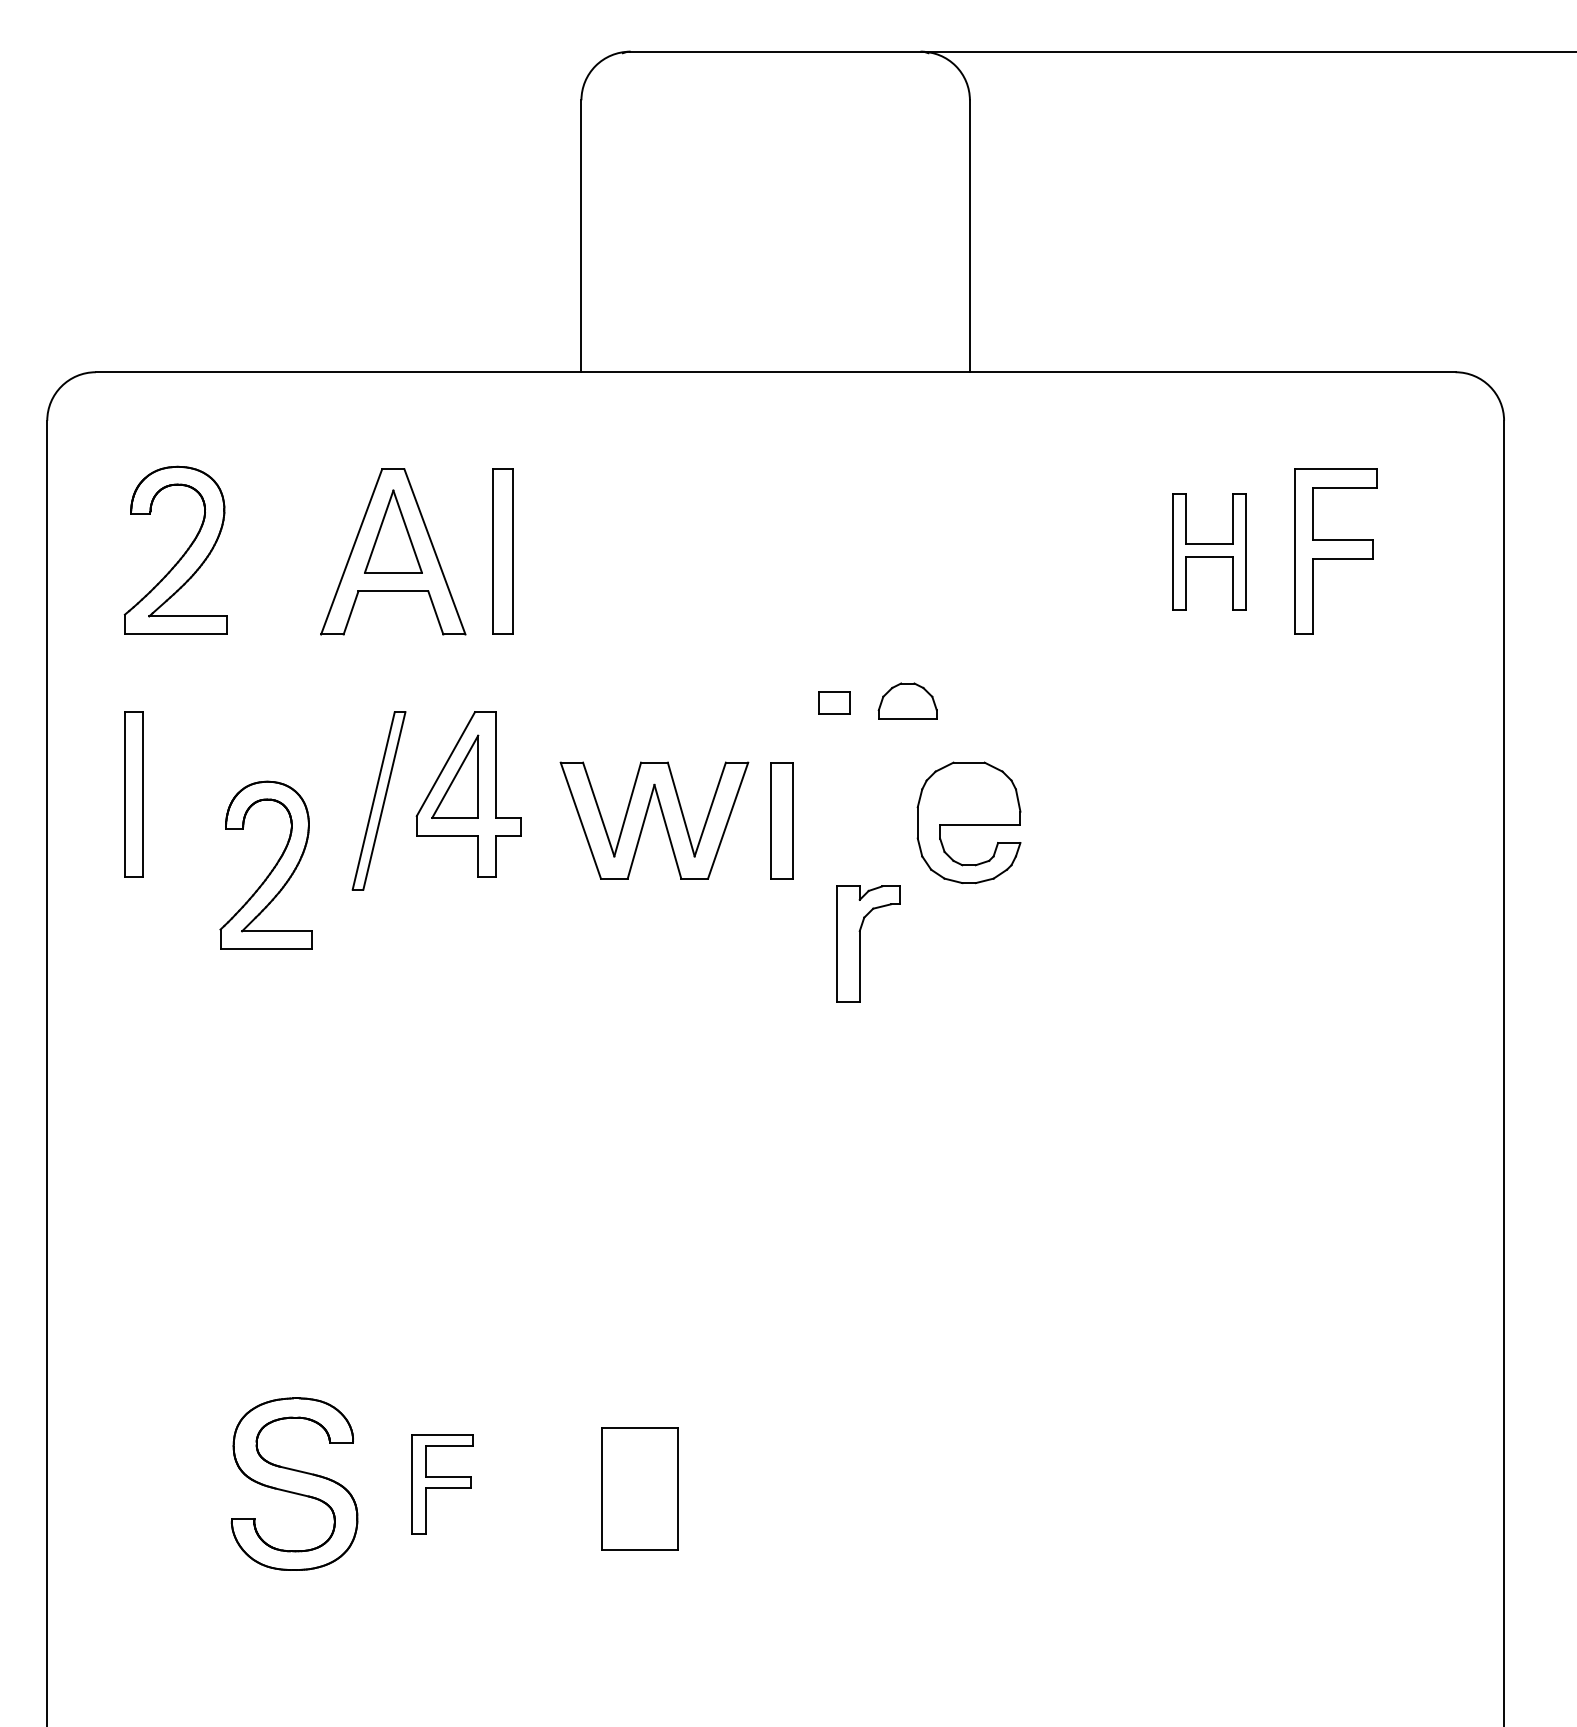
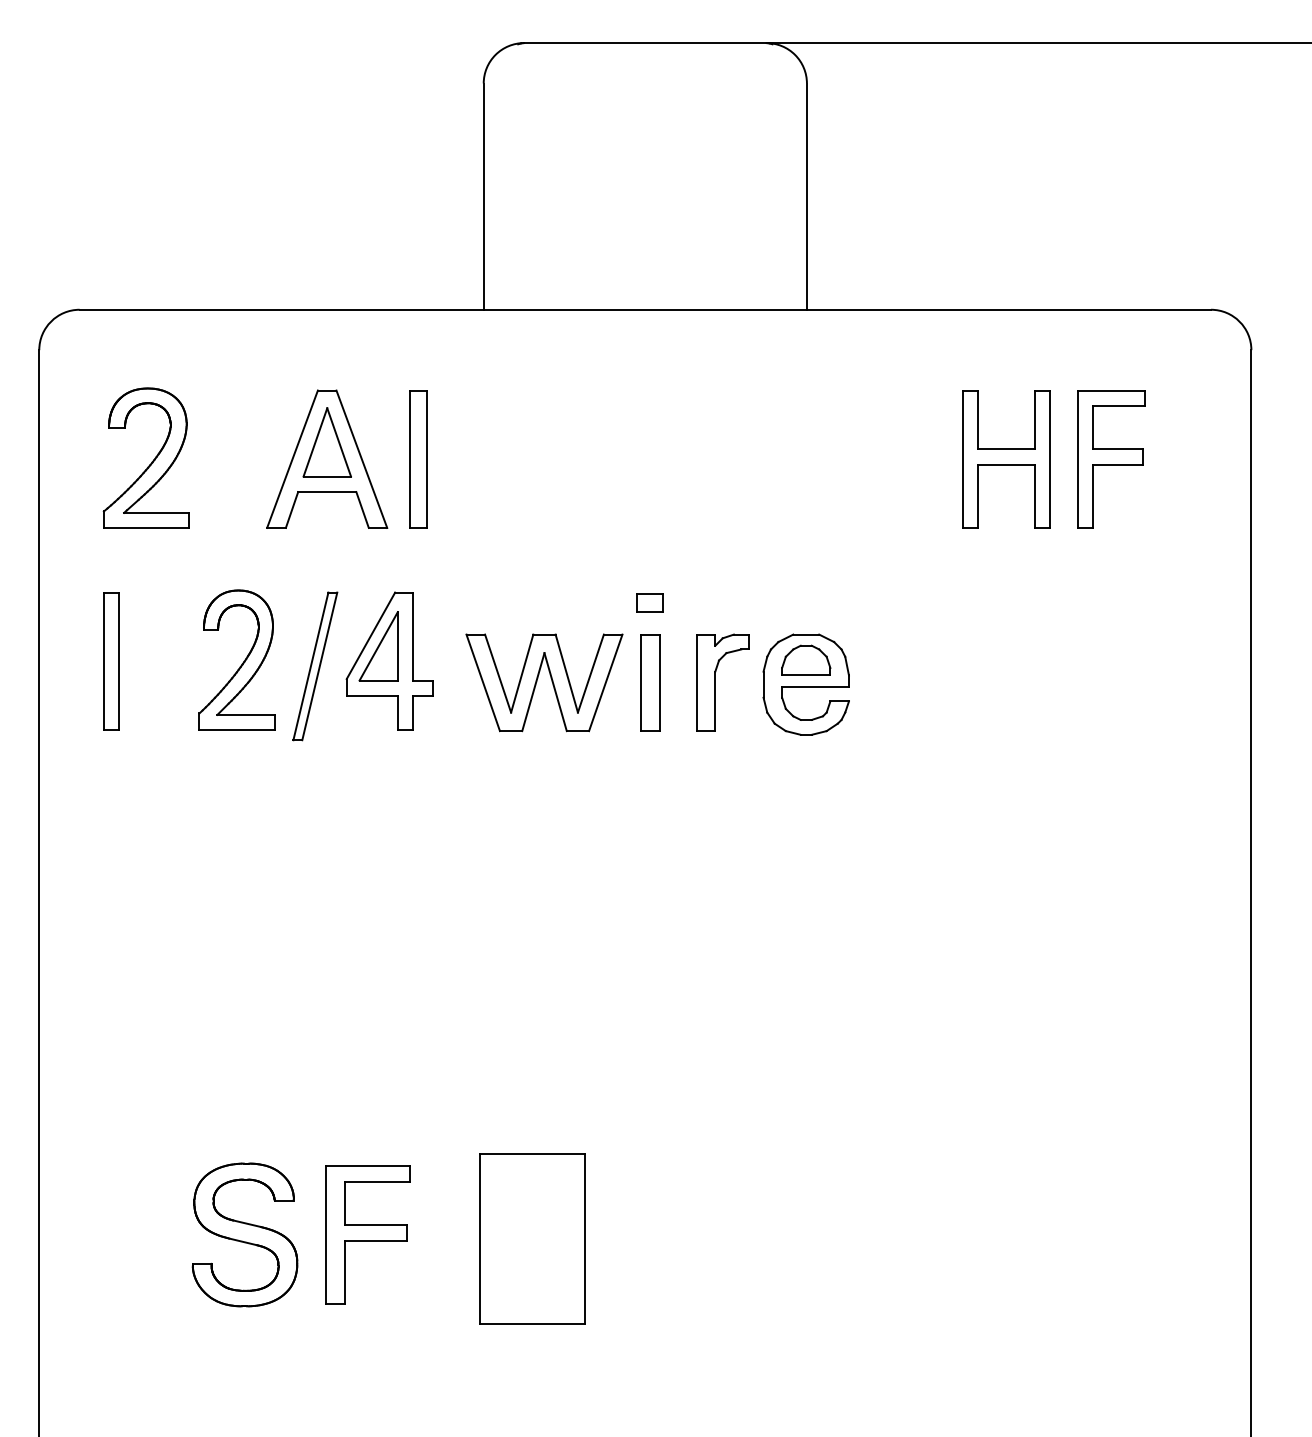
part: (1209, 552) -> (1006, 459), size x1.43
part: (908, 700) -> (806, 659), moved
part: (833, 702) -> (649, 602), moved
part: (272, 868) -> (242, 662), moved
part: (860, 944) -> (715, 682), moved
part: (441, 1483) -> (367, 1234), size x1.67
part: (640, 1488) -> (532, 1238), size x1.67

